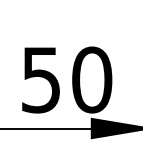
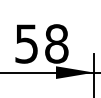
text: (91, 79) -> (56, 43), 50 -> 58

